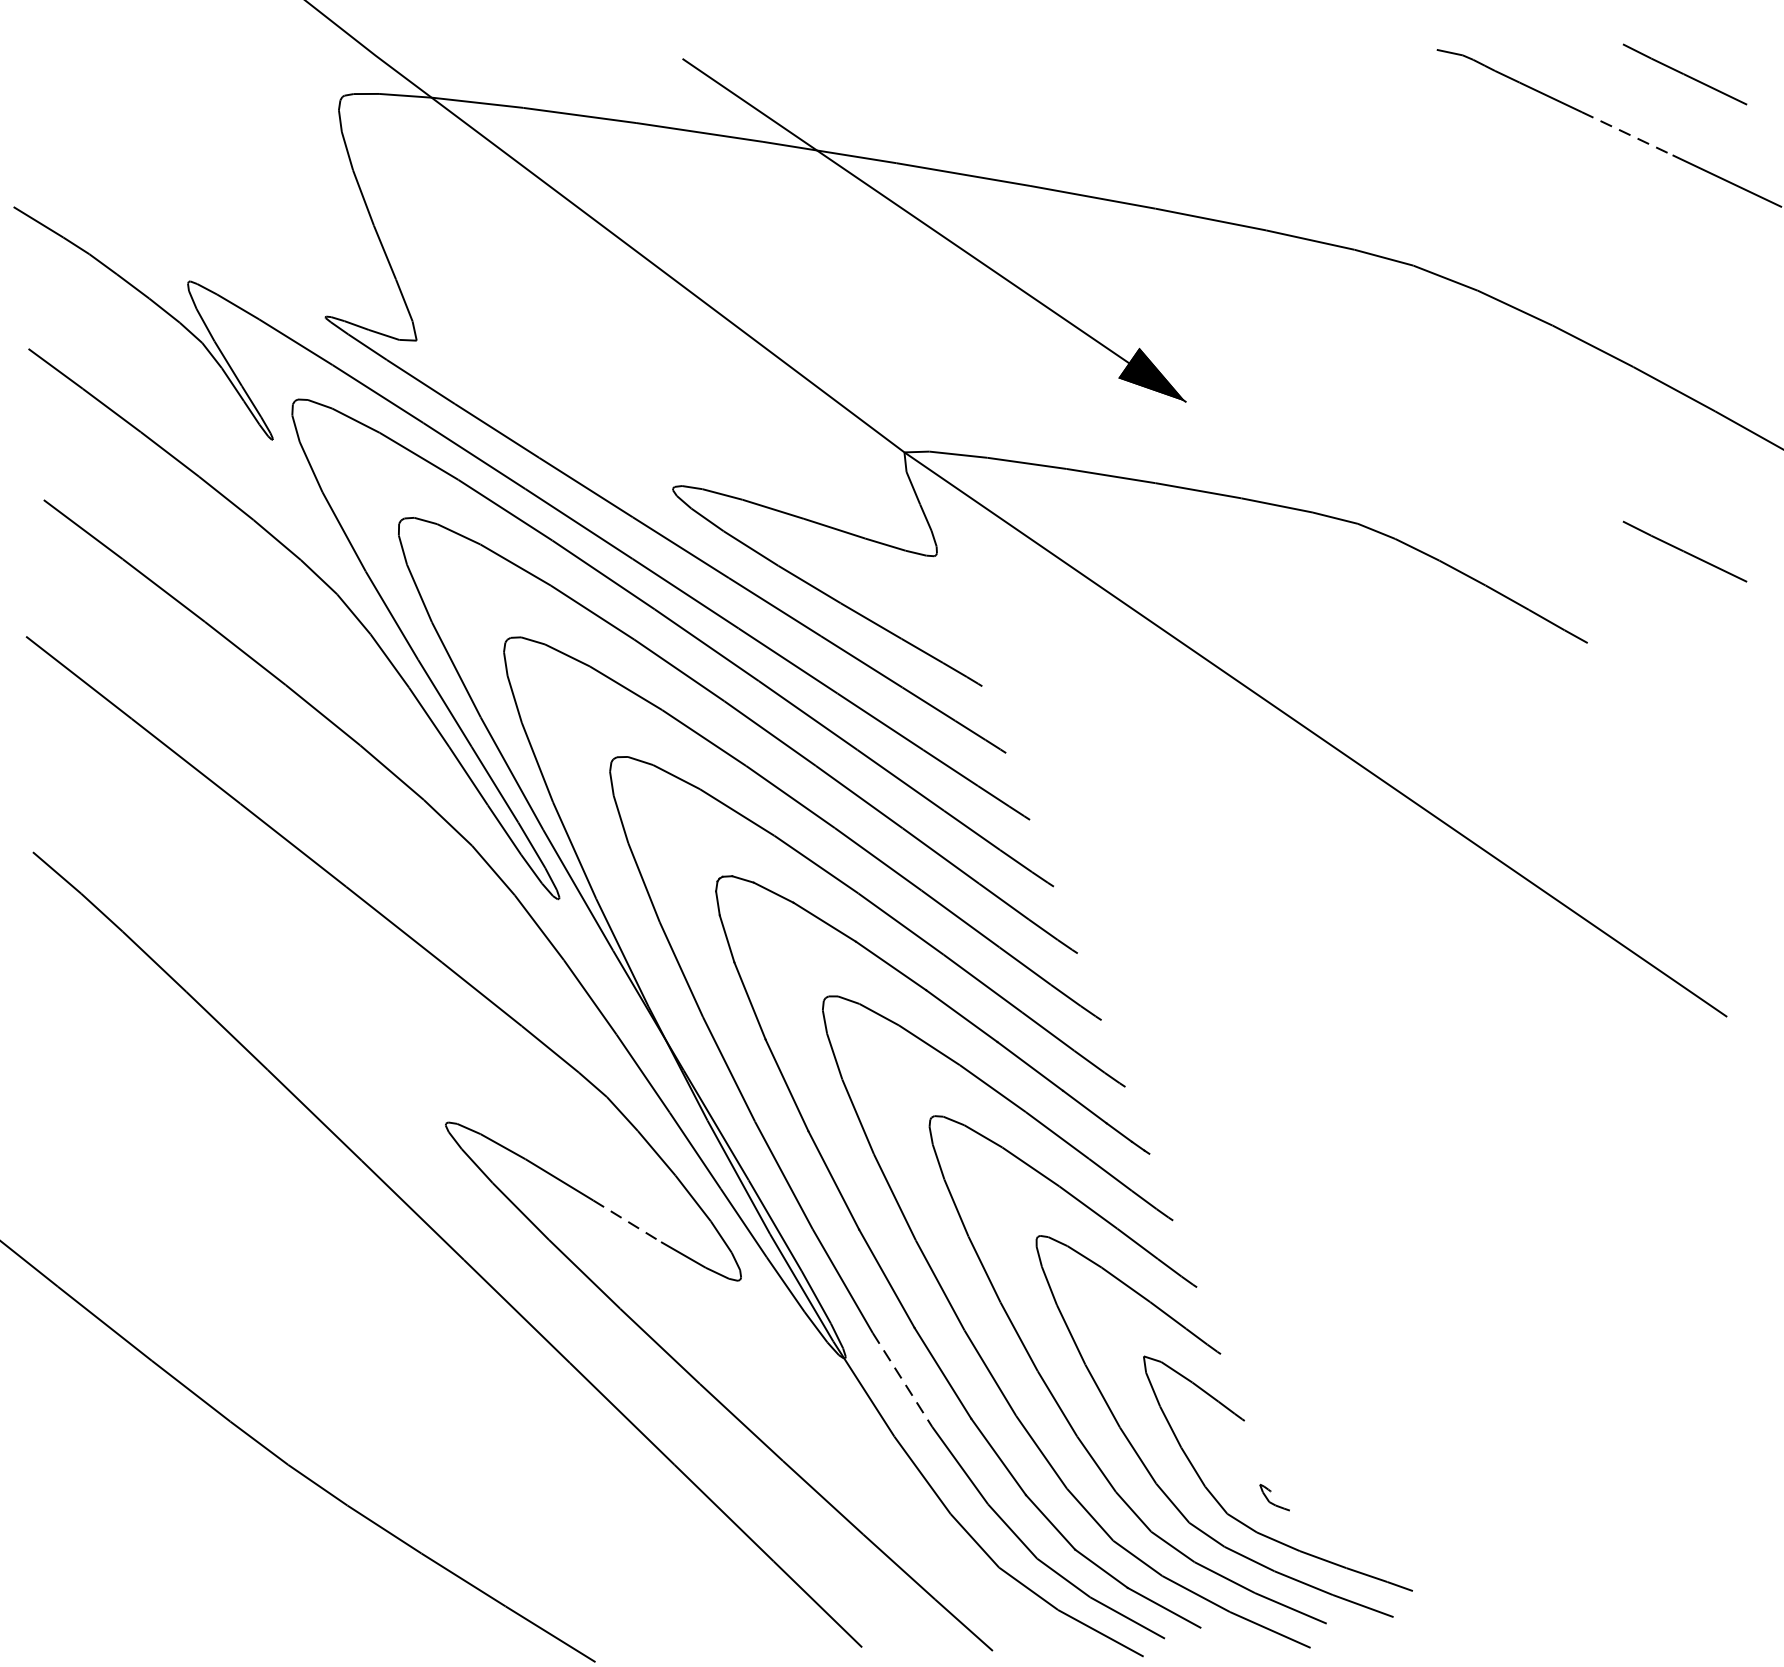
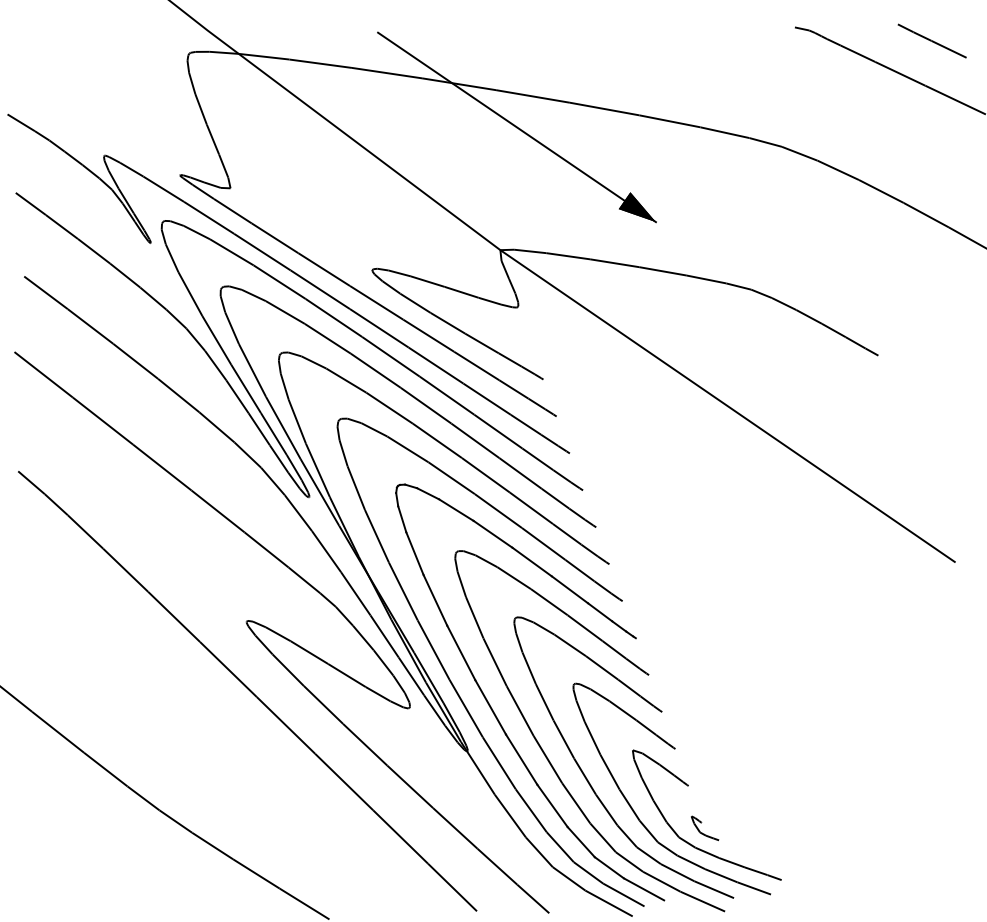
line: (1627, 133) -> (900, 73), dashed -> solid
line: (1683, 550) -> (931, 304), removed
line: (628, 1221) -> (347, 675), dashed -> solid
line: (902, 1380) -> (499, 763), dashed -> solid
part: (1275, 1497) -> (705, 828), size x1.67

